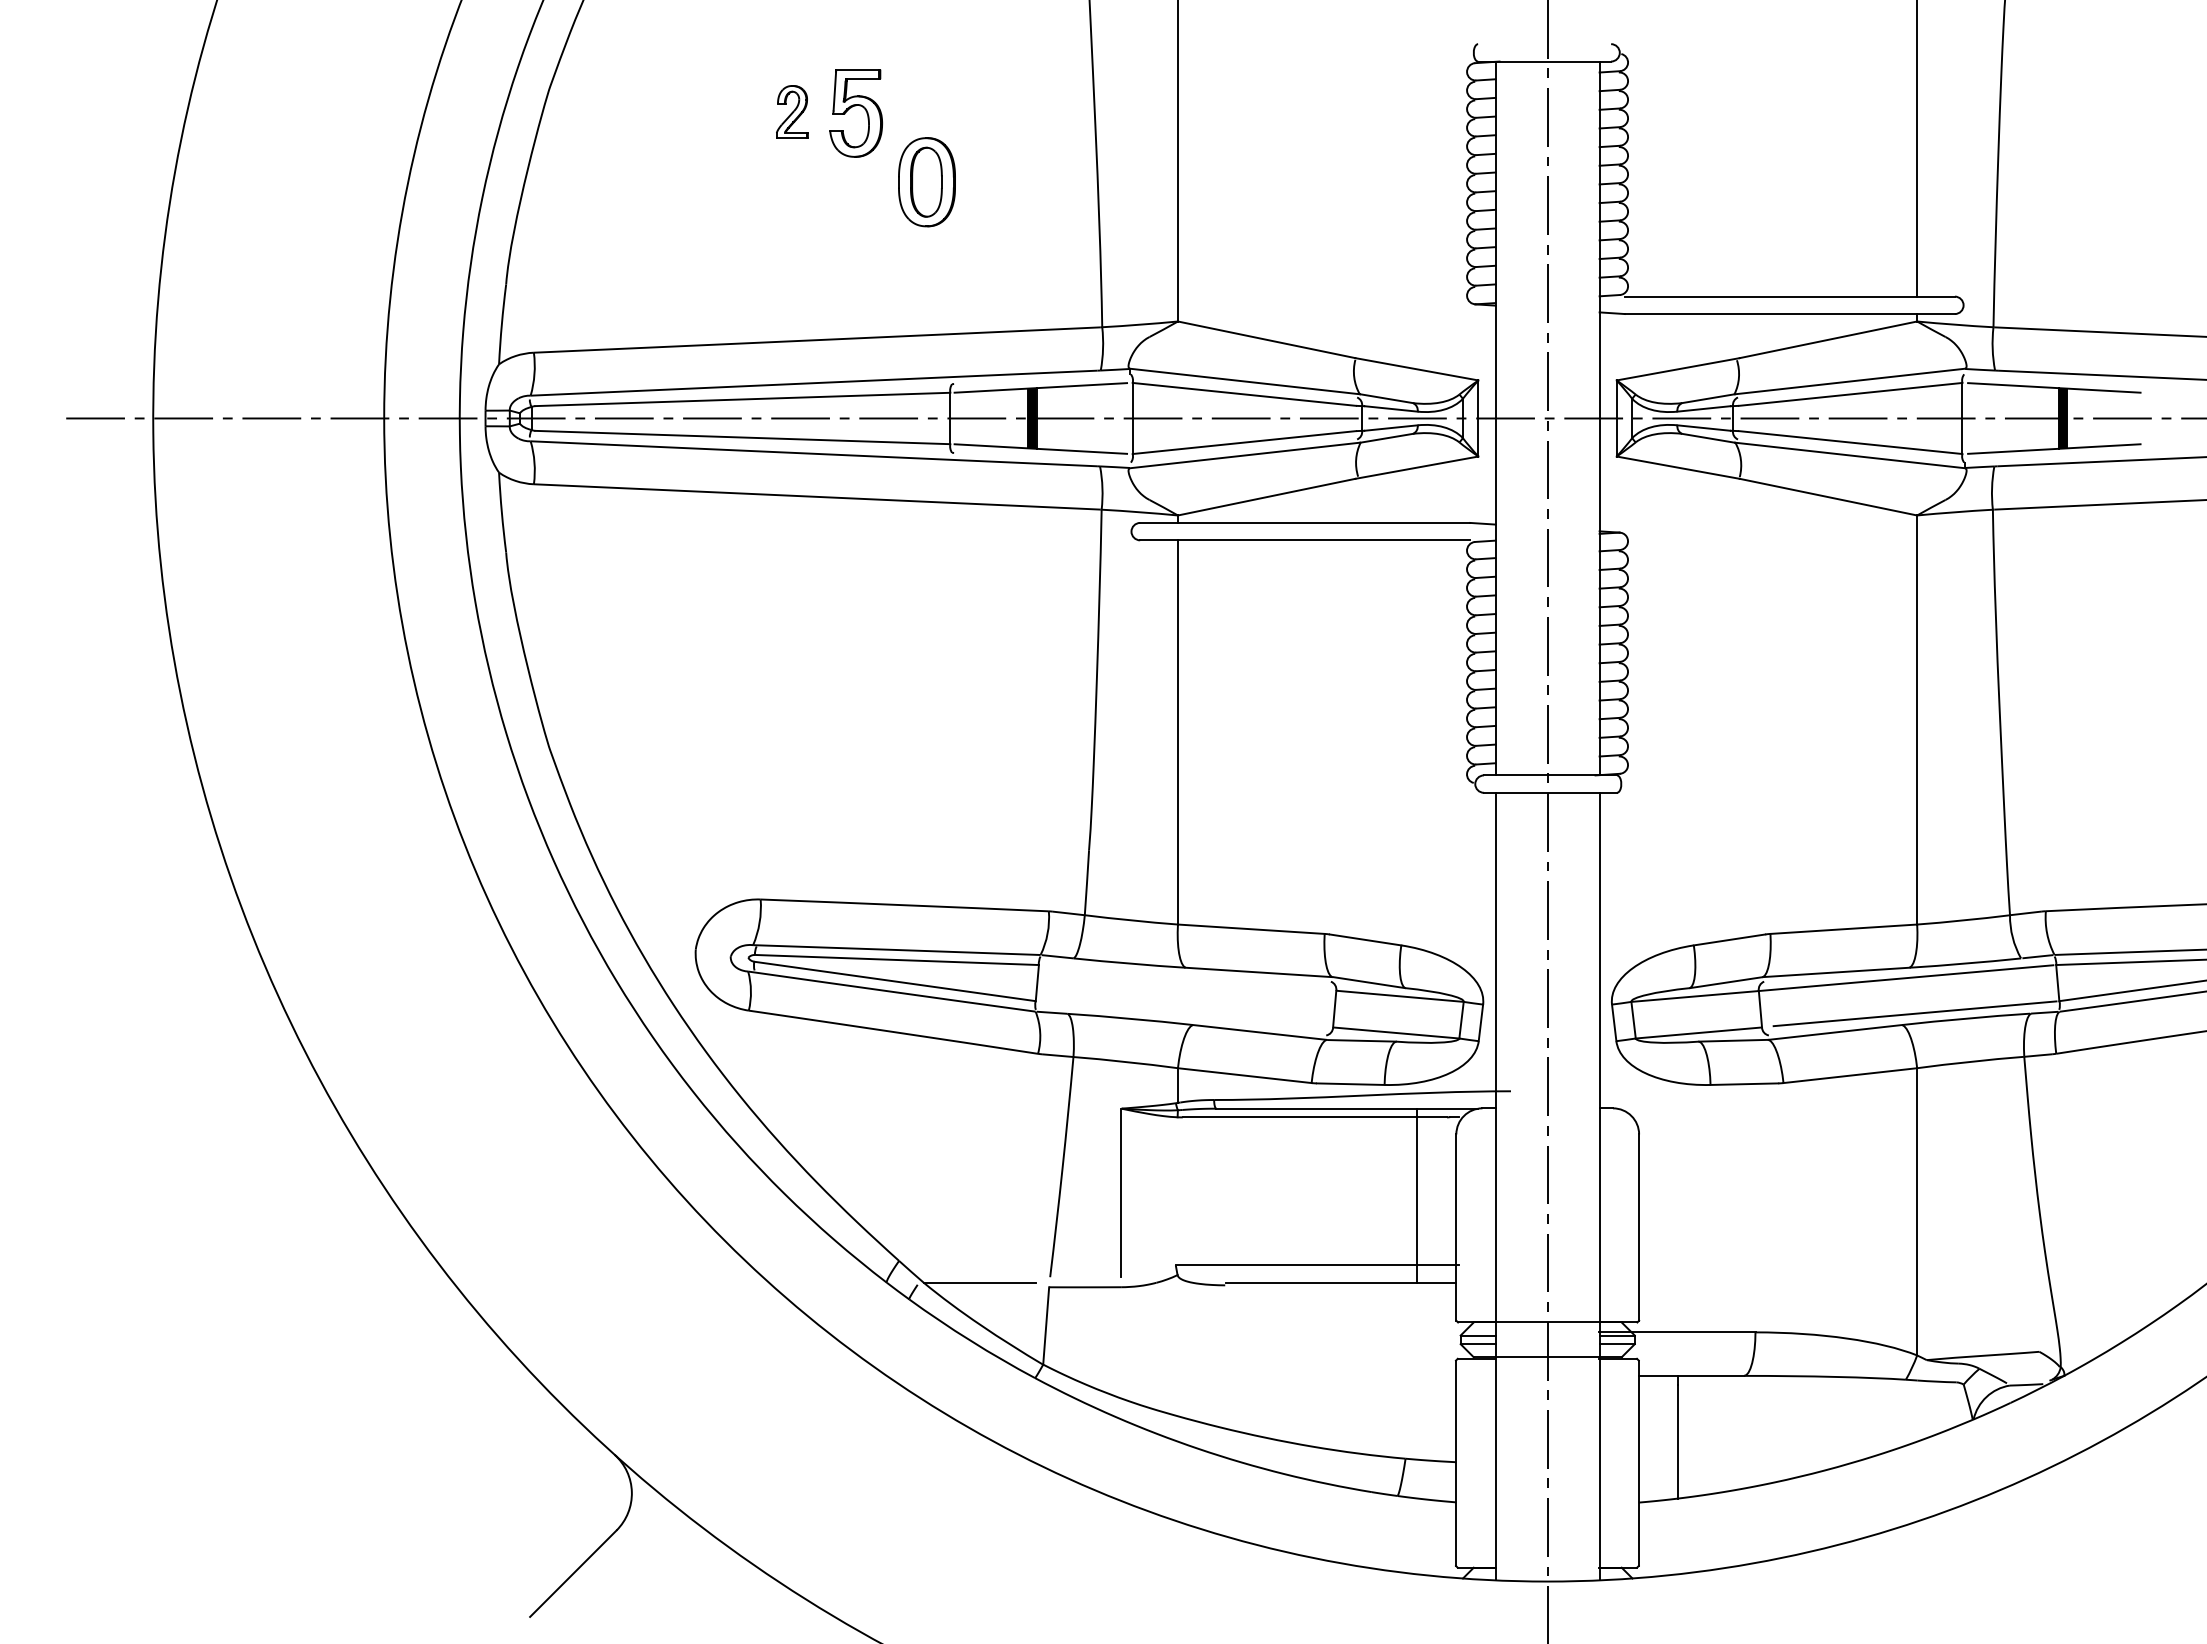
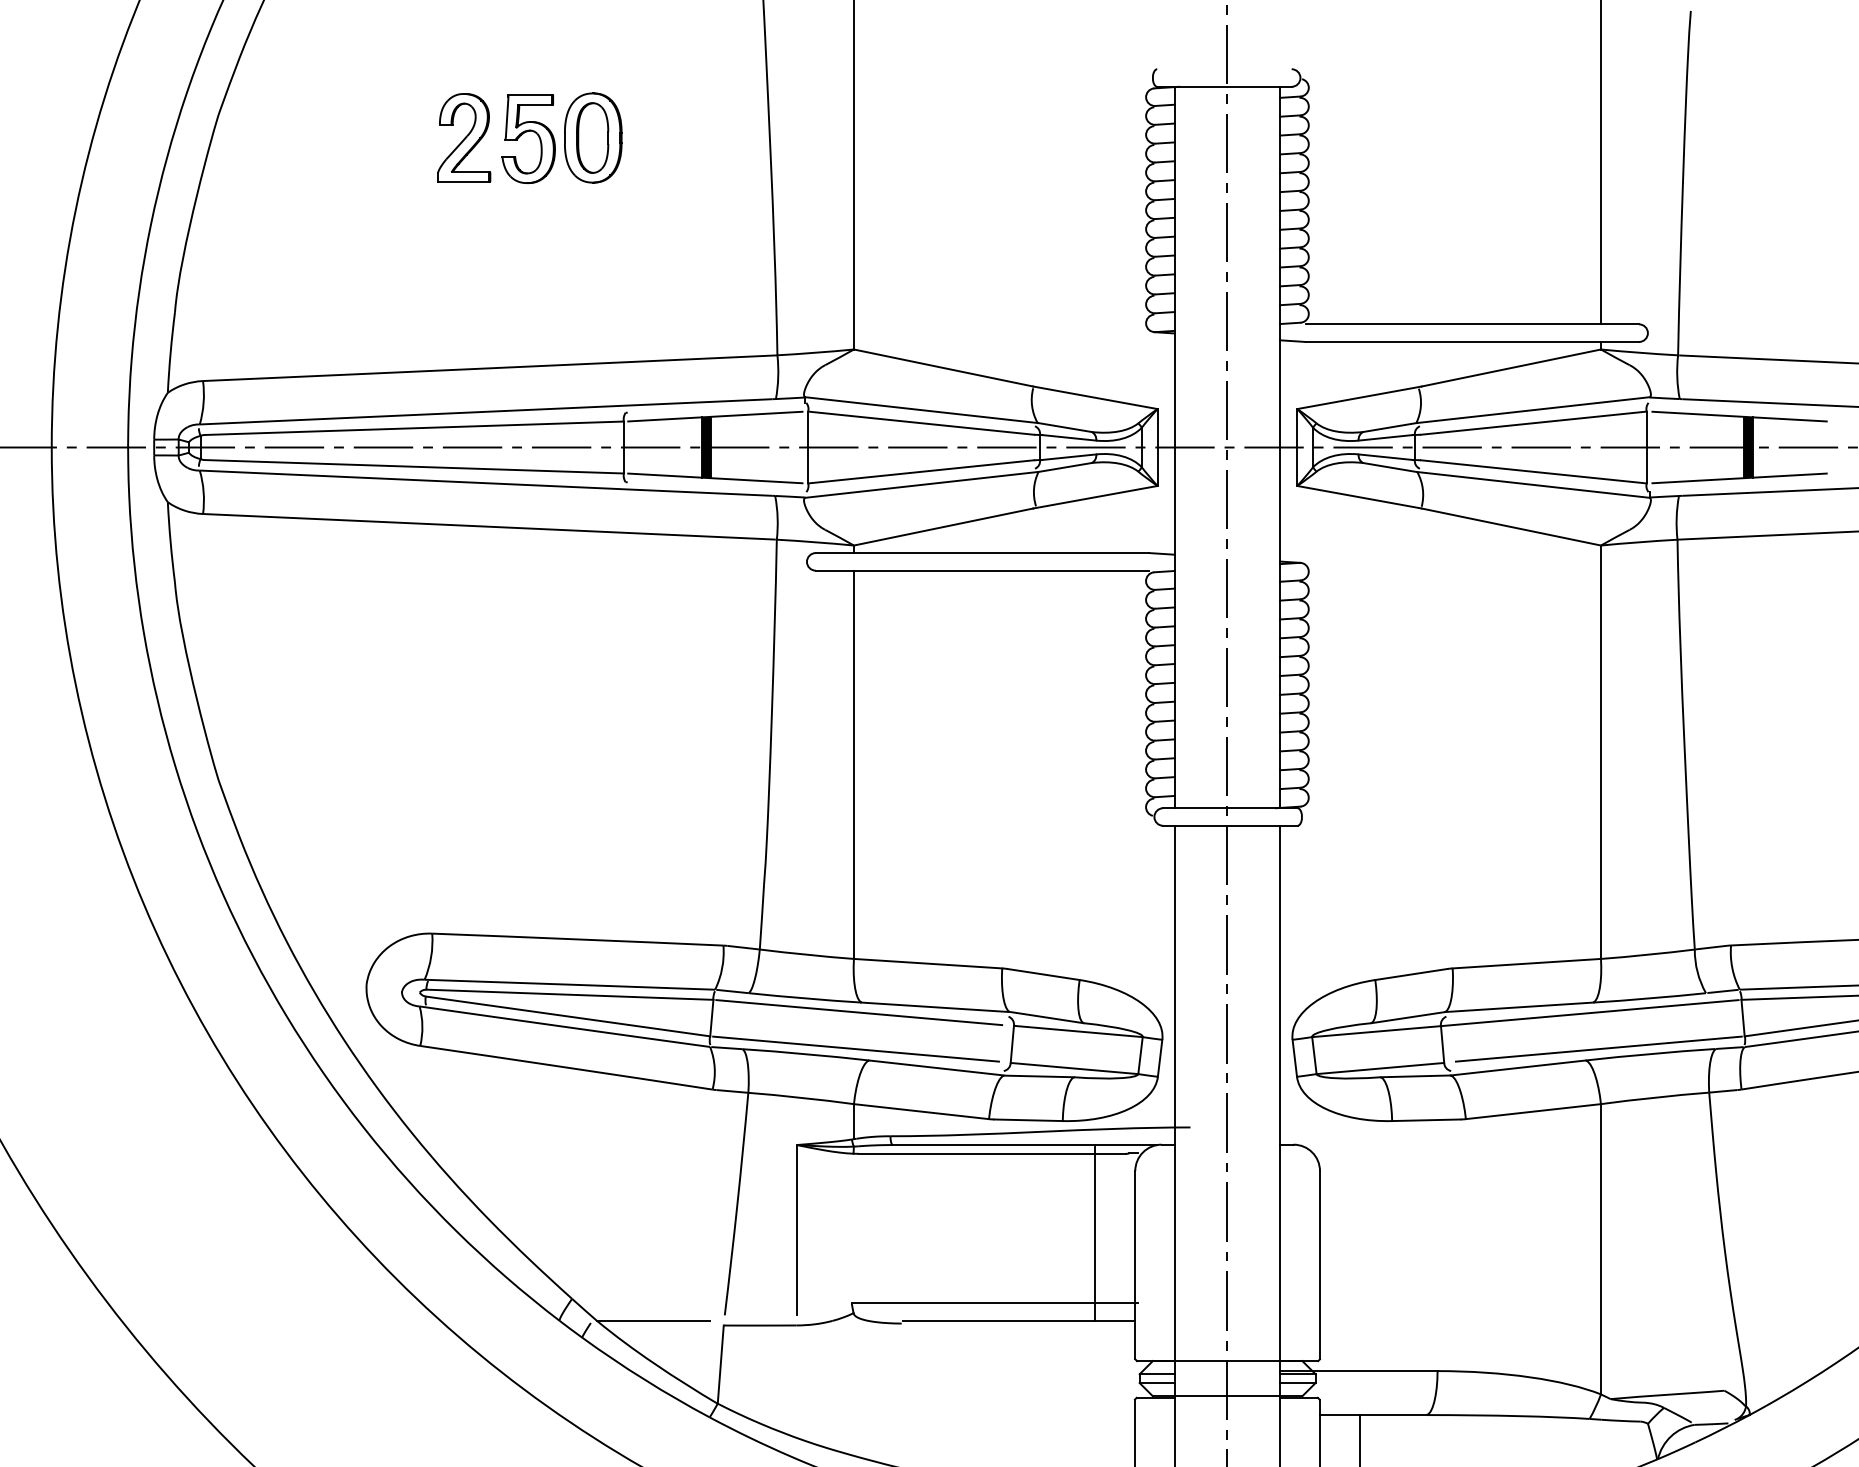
part: (792, 111) -> (464, 137), size x1.67
part: (926, 182) -> (592, 138), moved
line: (1182, 977) -> (858, 1012), added
line: (1179, 1013) -> (855, 1048), added

